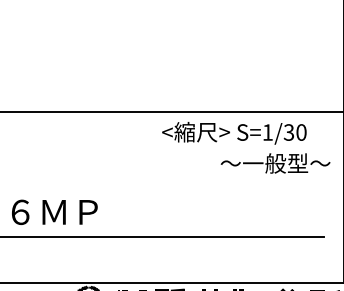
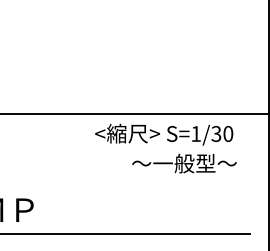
text: (275, 163) -> (184, 163), moved

